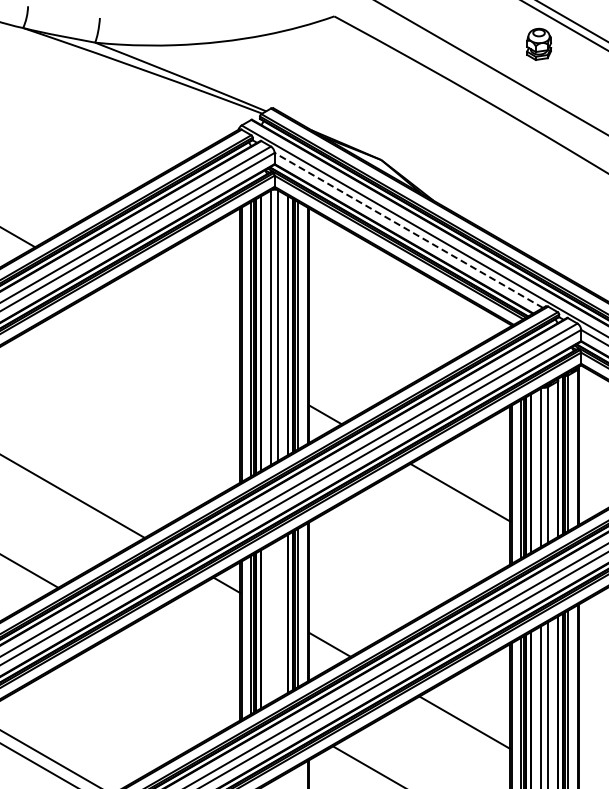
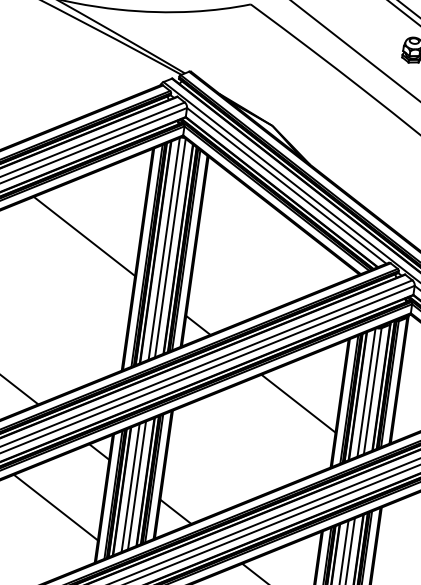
line: (408, 230) -> (286, 185), dashed -> solid
line: (172, 326) -> (84, 236), added
line: (278, 619) -> (137, 485), added
line: (270, 623) -> (130, 487), added
line: (183, 659) -> (55, 507), added

